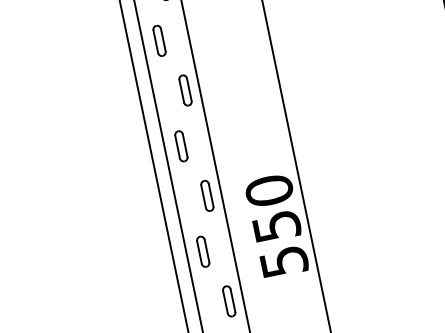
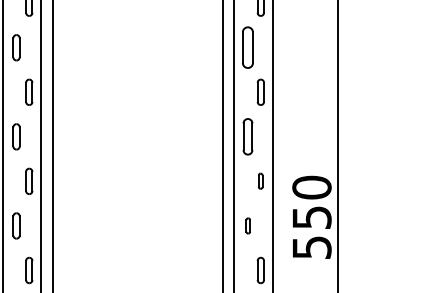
part: (159, 40) -> (248, 47), size x1.6
part: (181, 145) -> (248, 136), size x1.4
part: (206, 194) -> (260, 180), size x0.6
part: (203, 251) -> (248, 225), size x0.6

